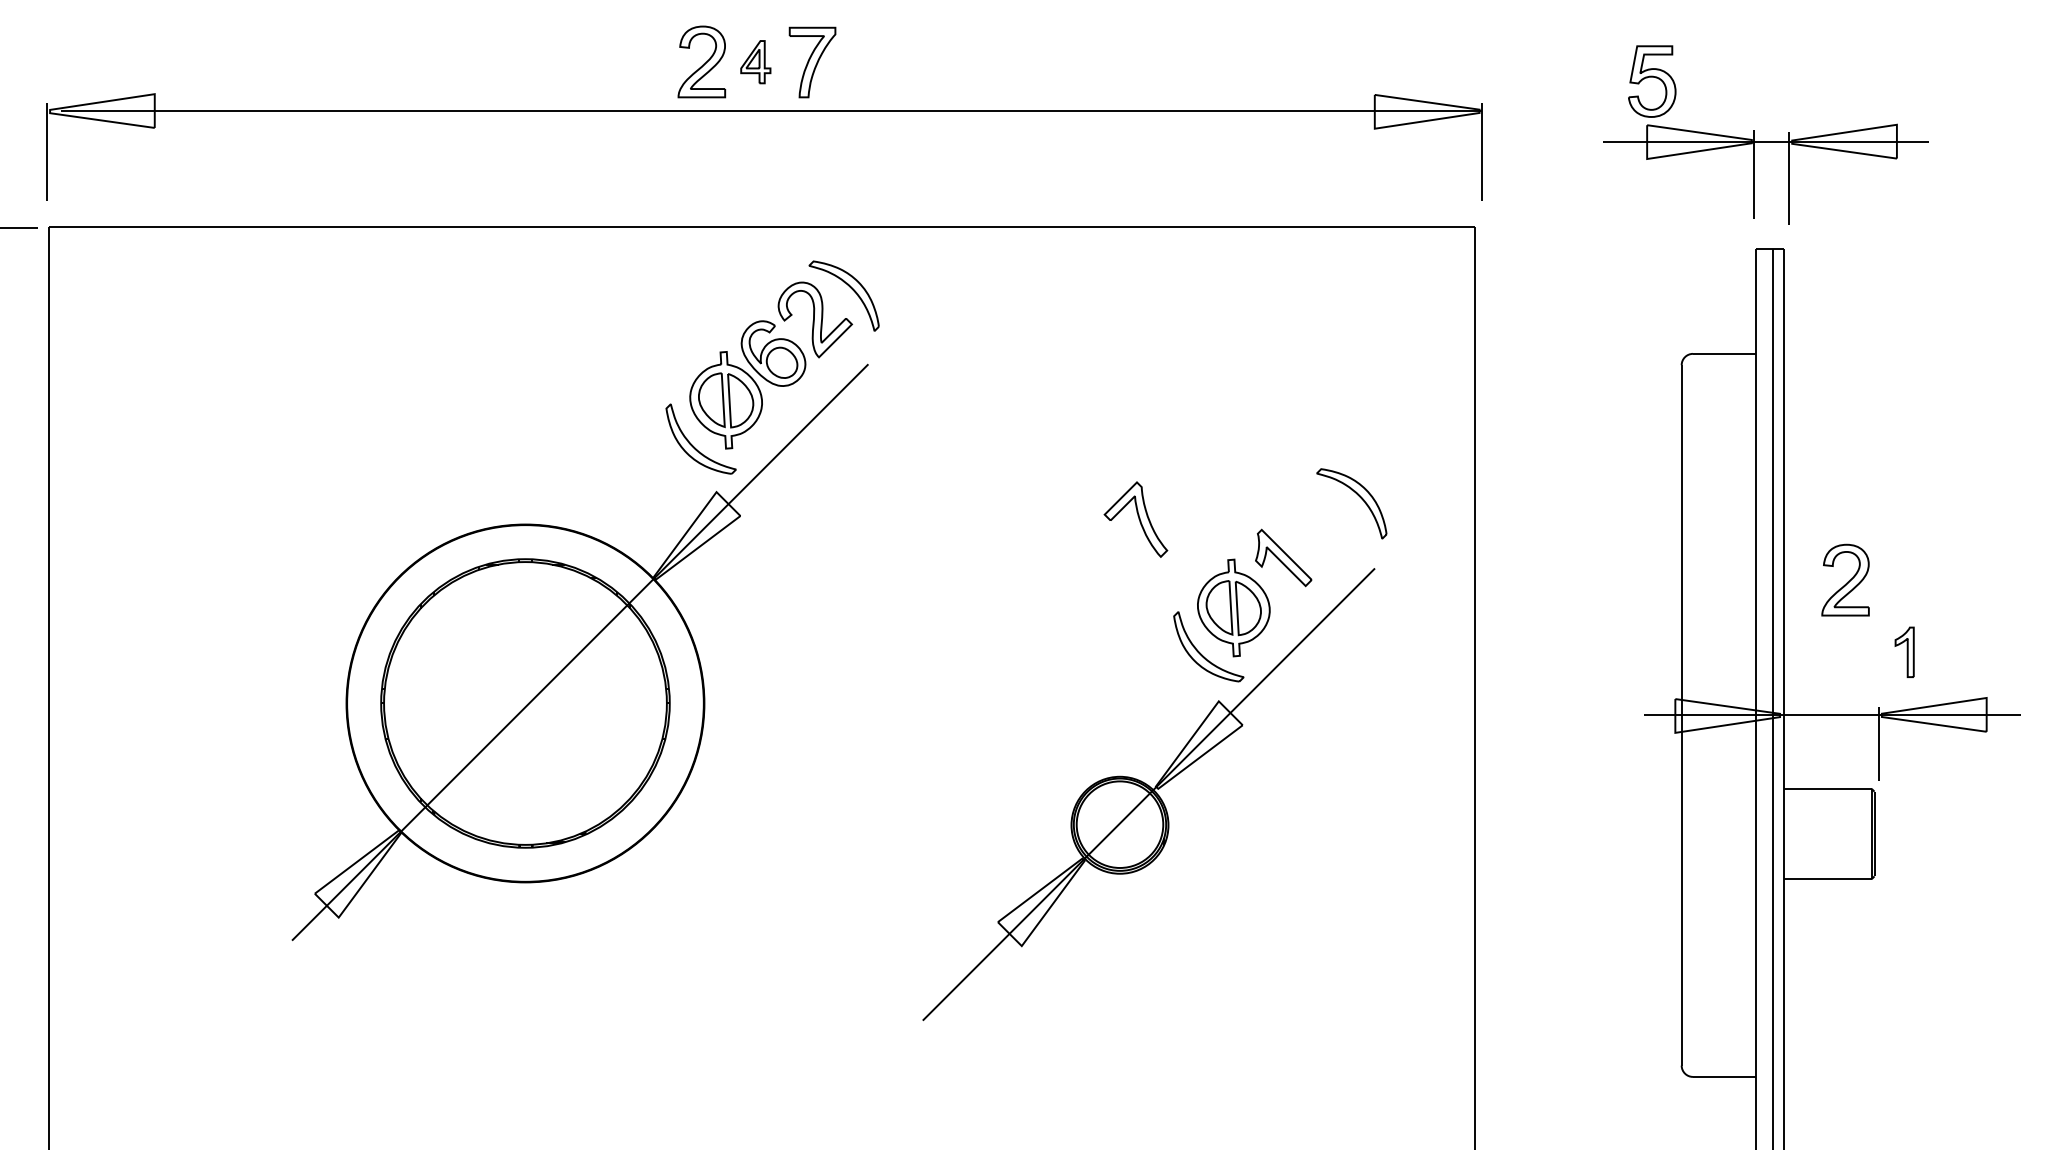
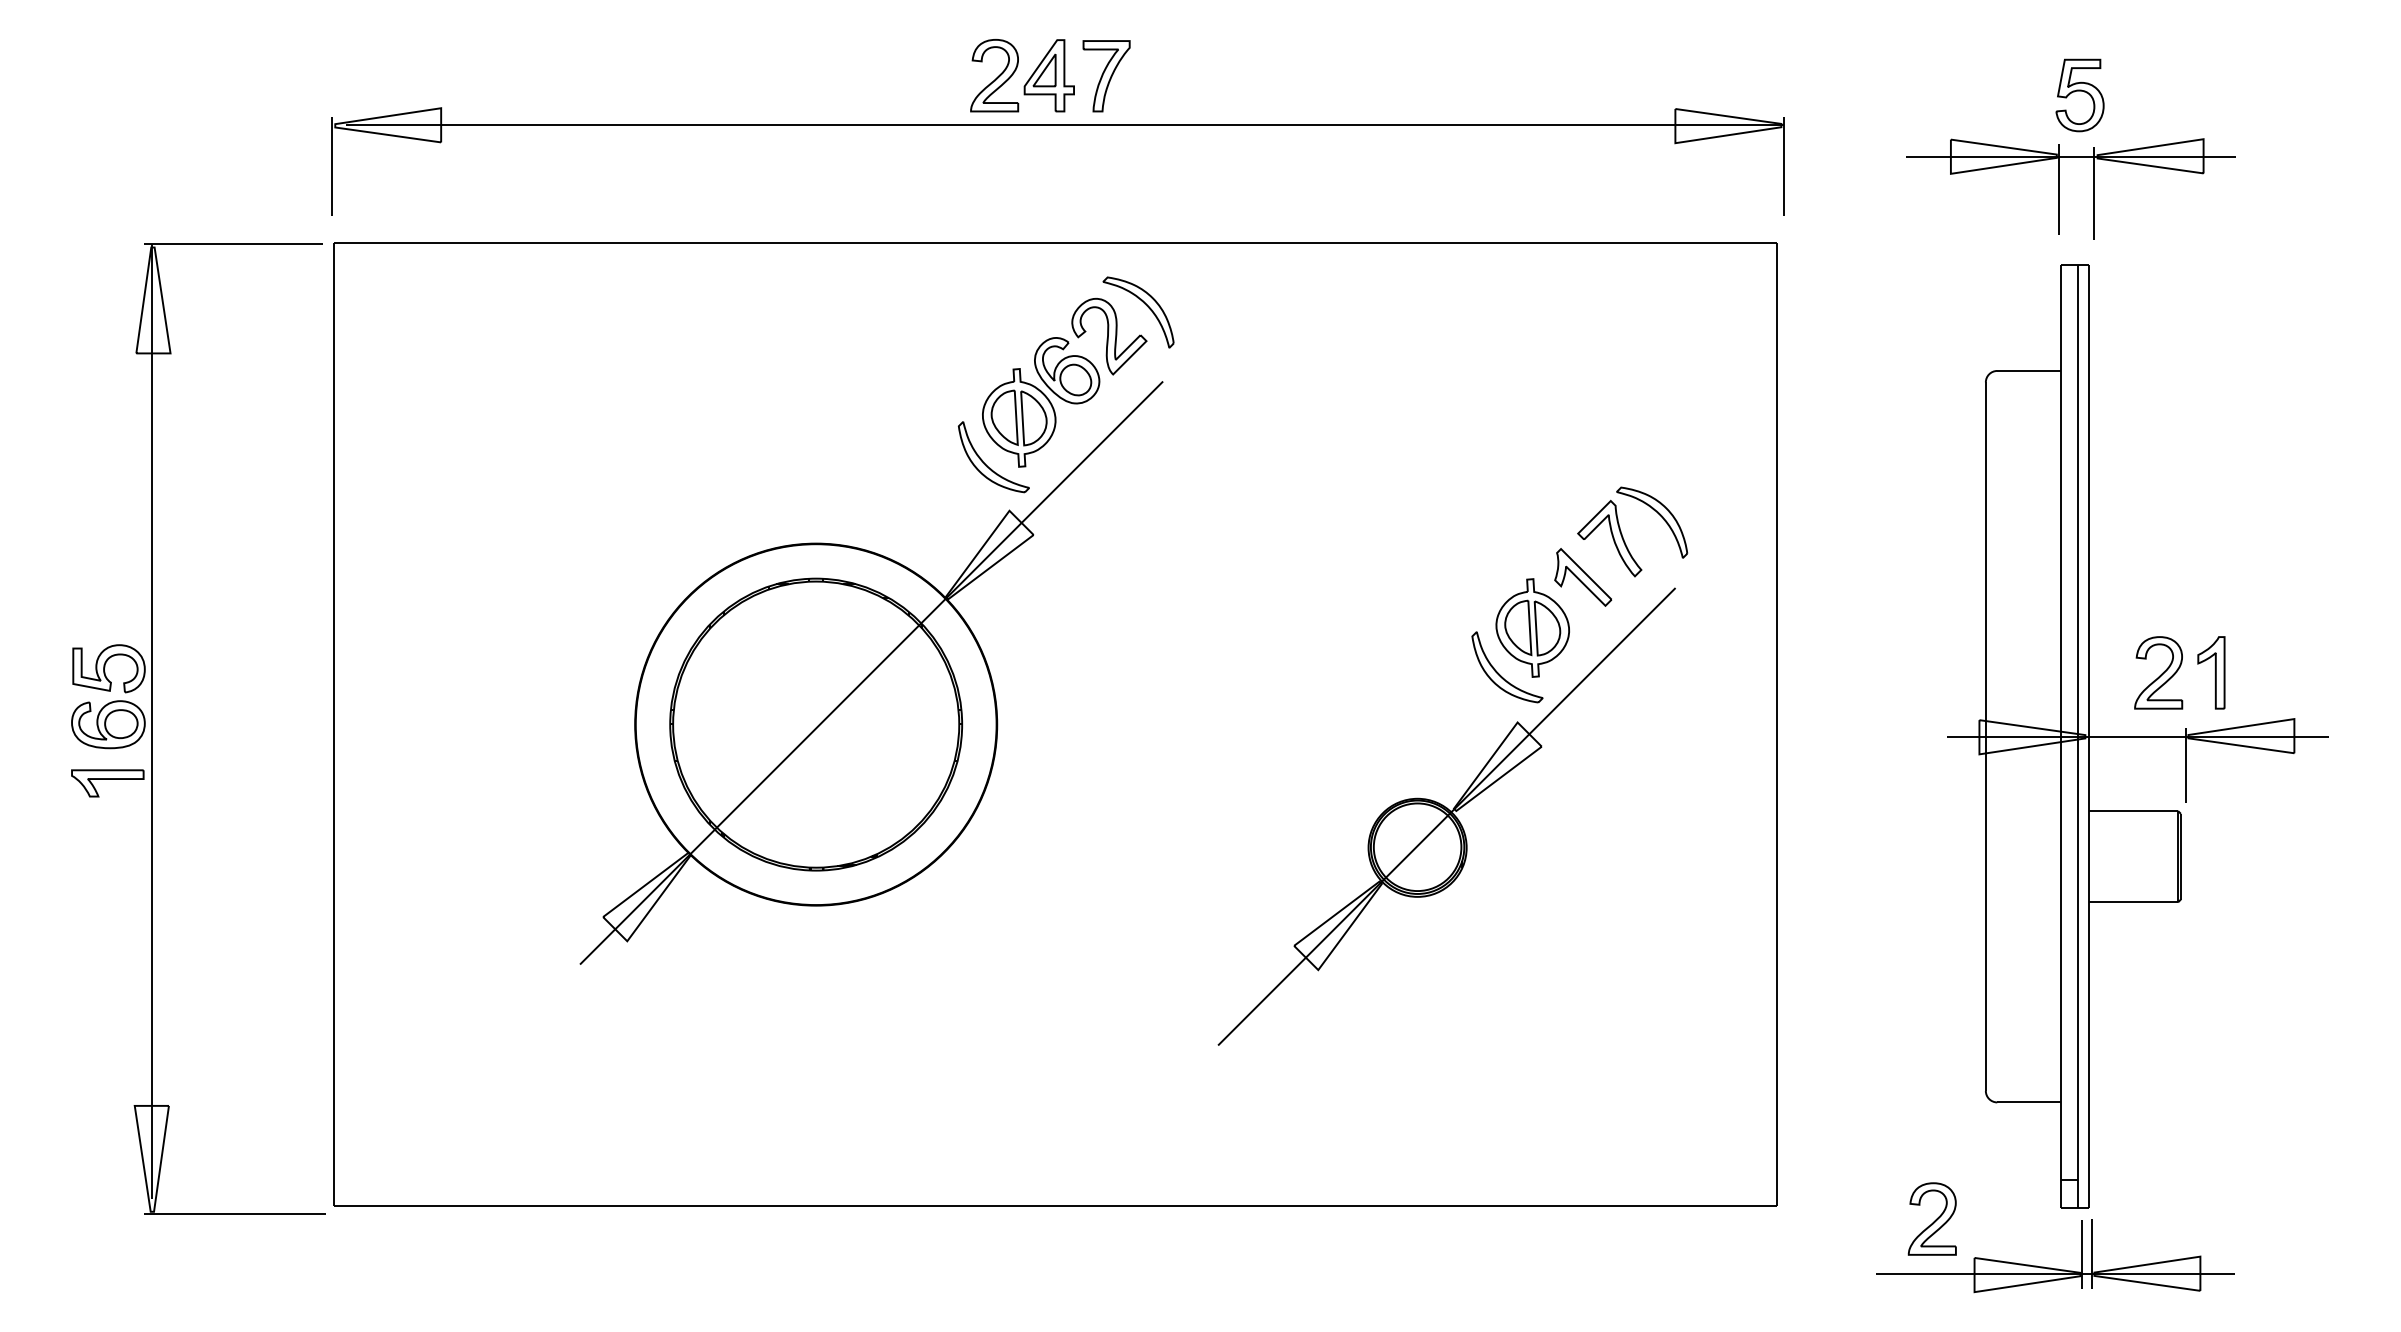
part: (755, 61) -> (1048, 75), size x1.67
part: (1651, 81) -> (2079, 95), moved
part: (1135, 519) -> (1609, 538), moved
part: (1845, 579) -> (2158, 672), moved
part: (1904, 651) -> (2211, 672), size x1.43

